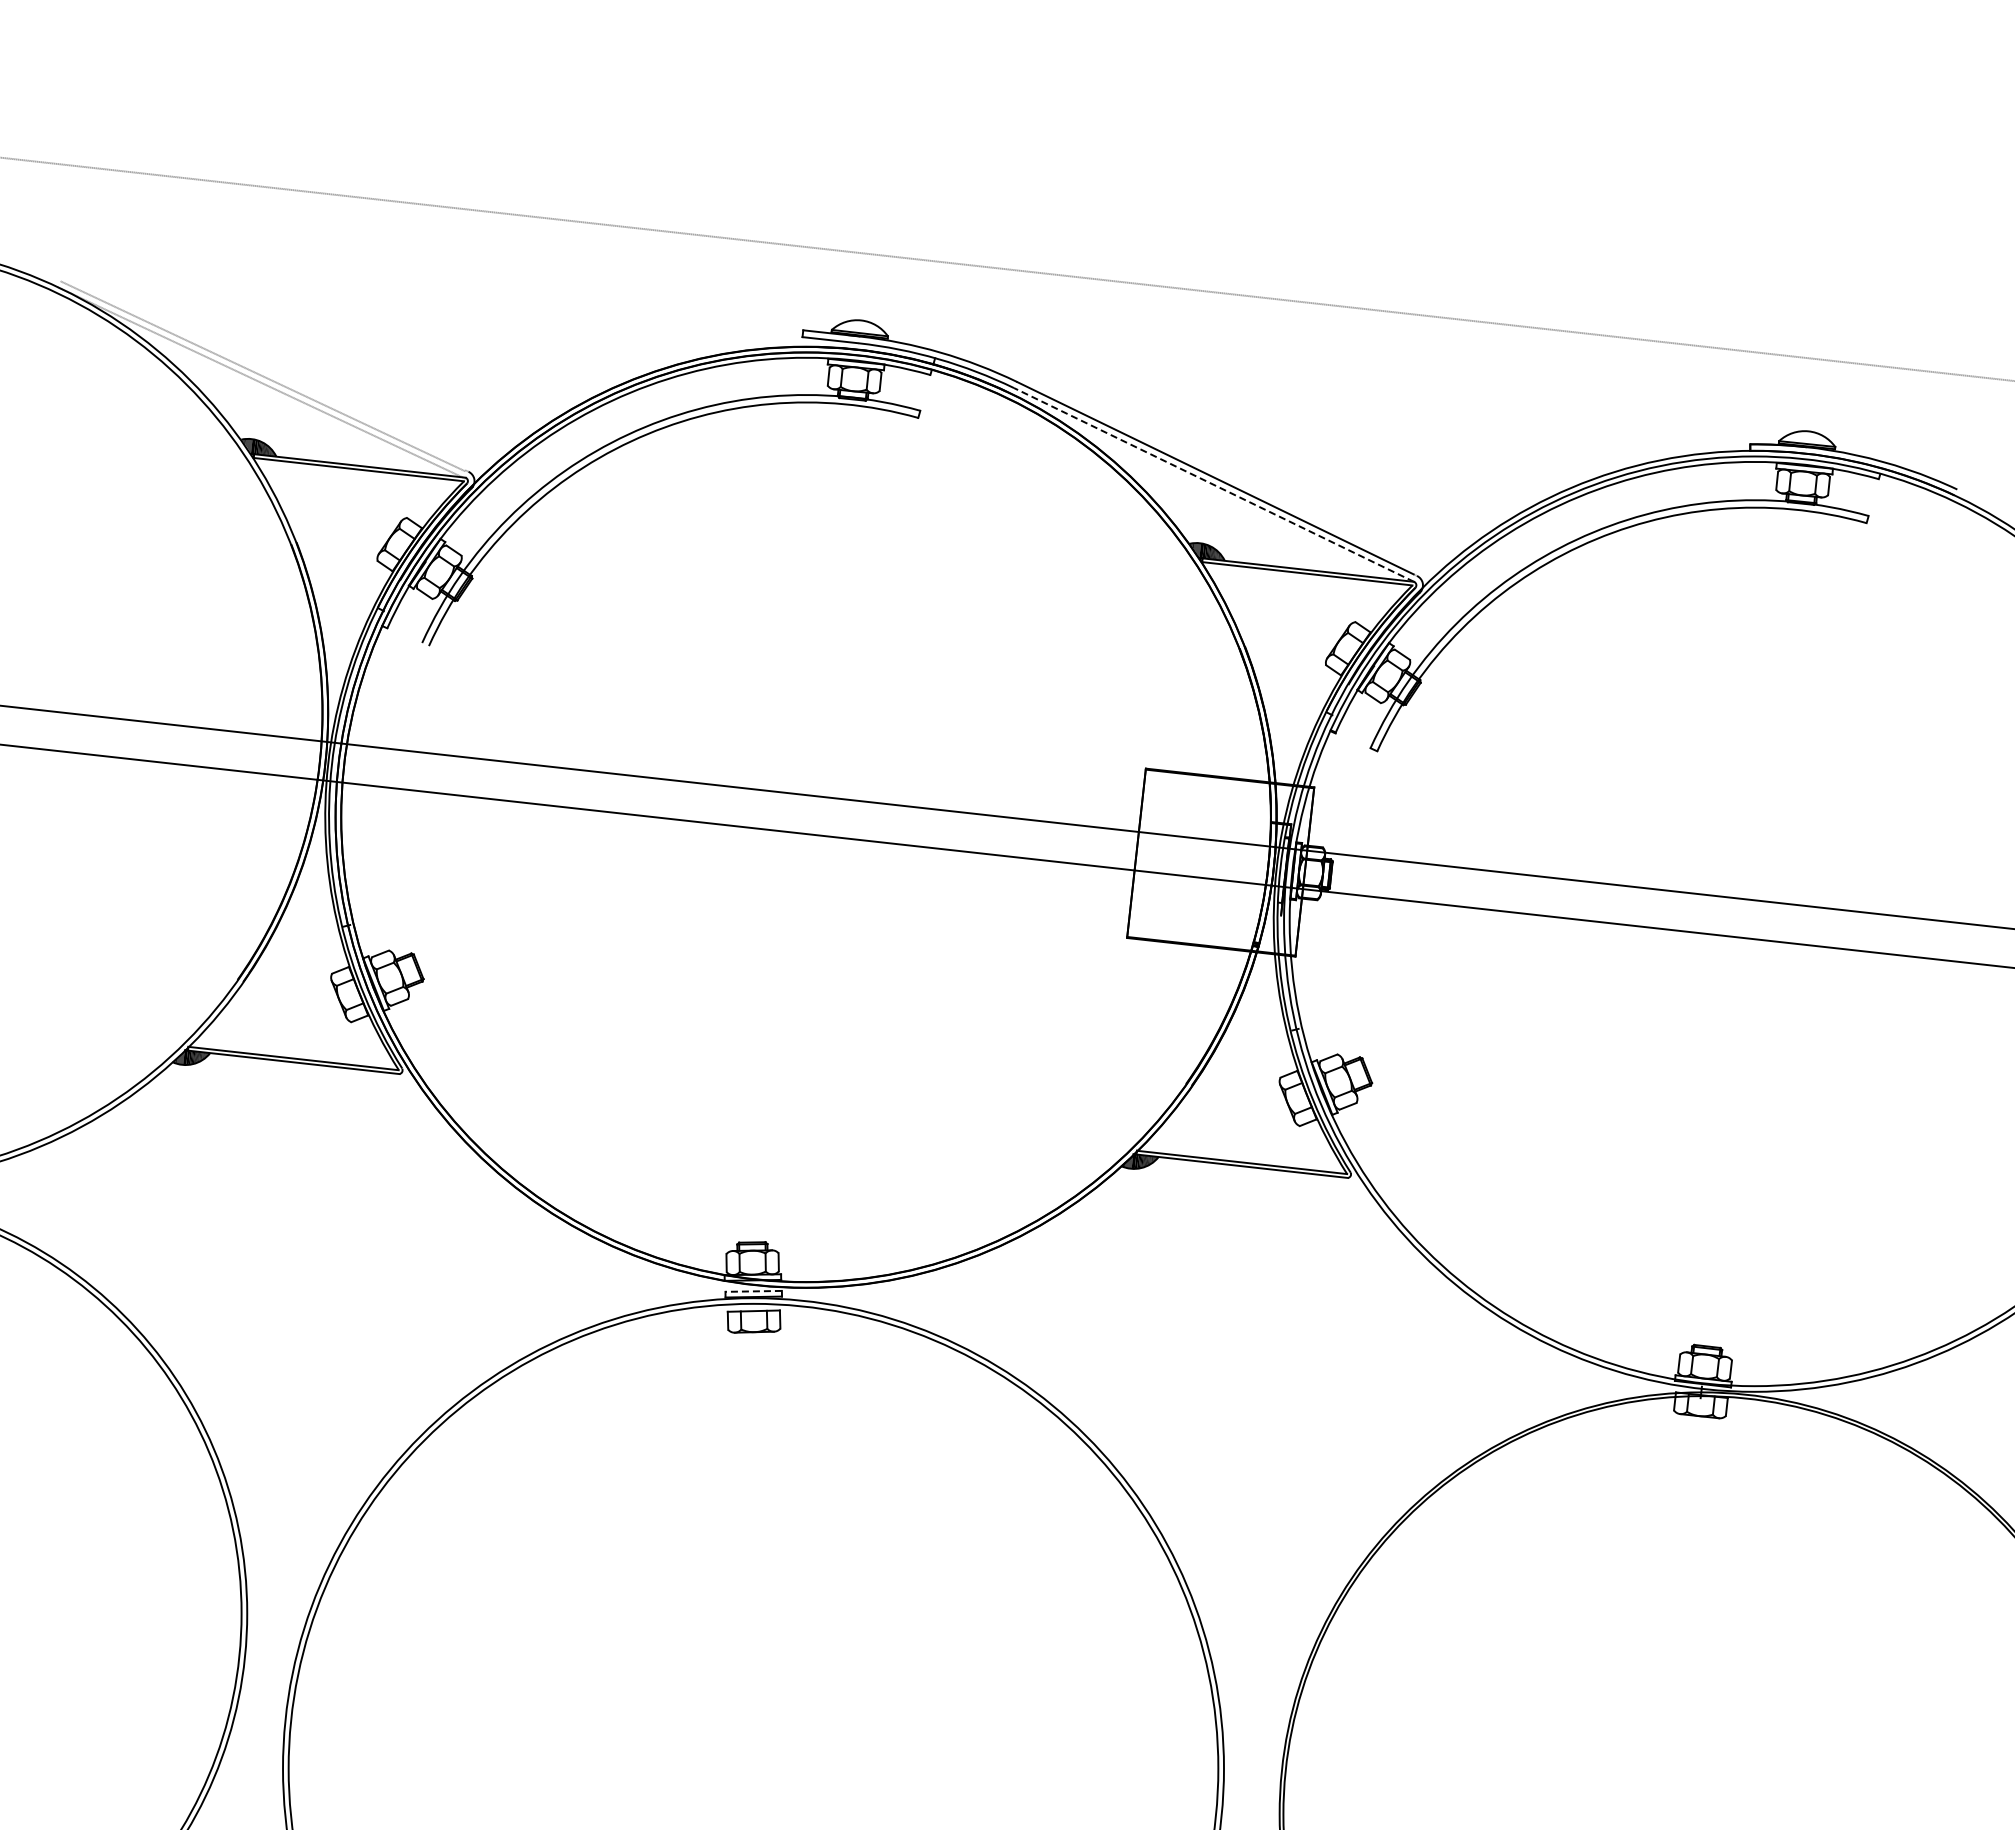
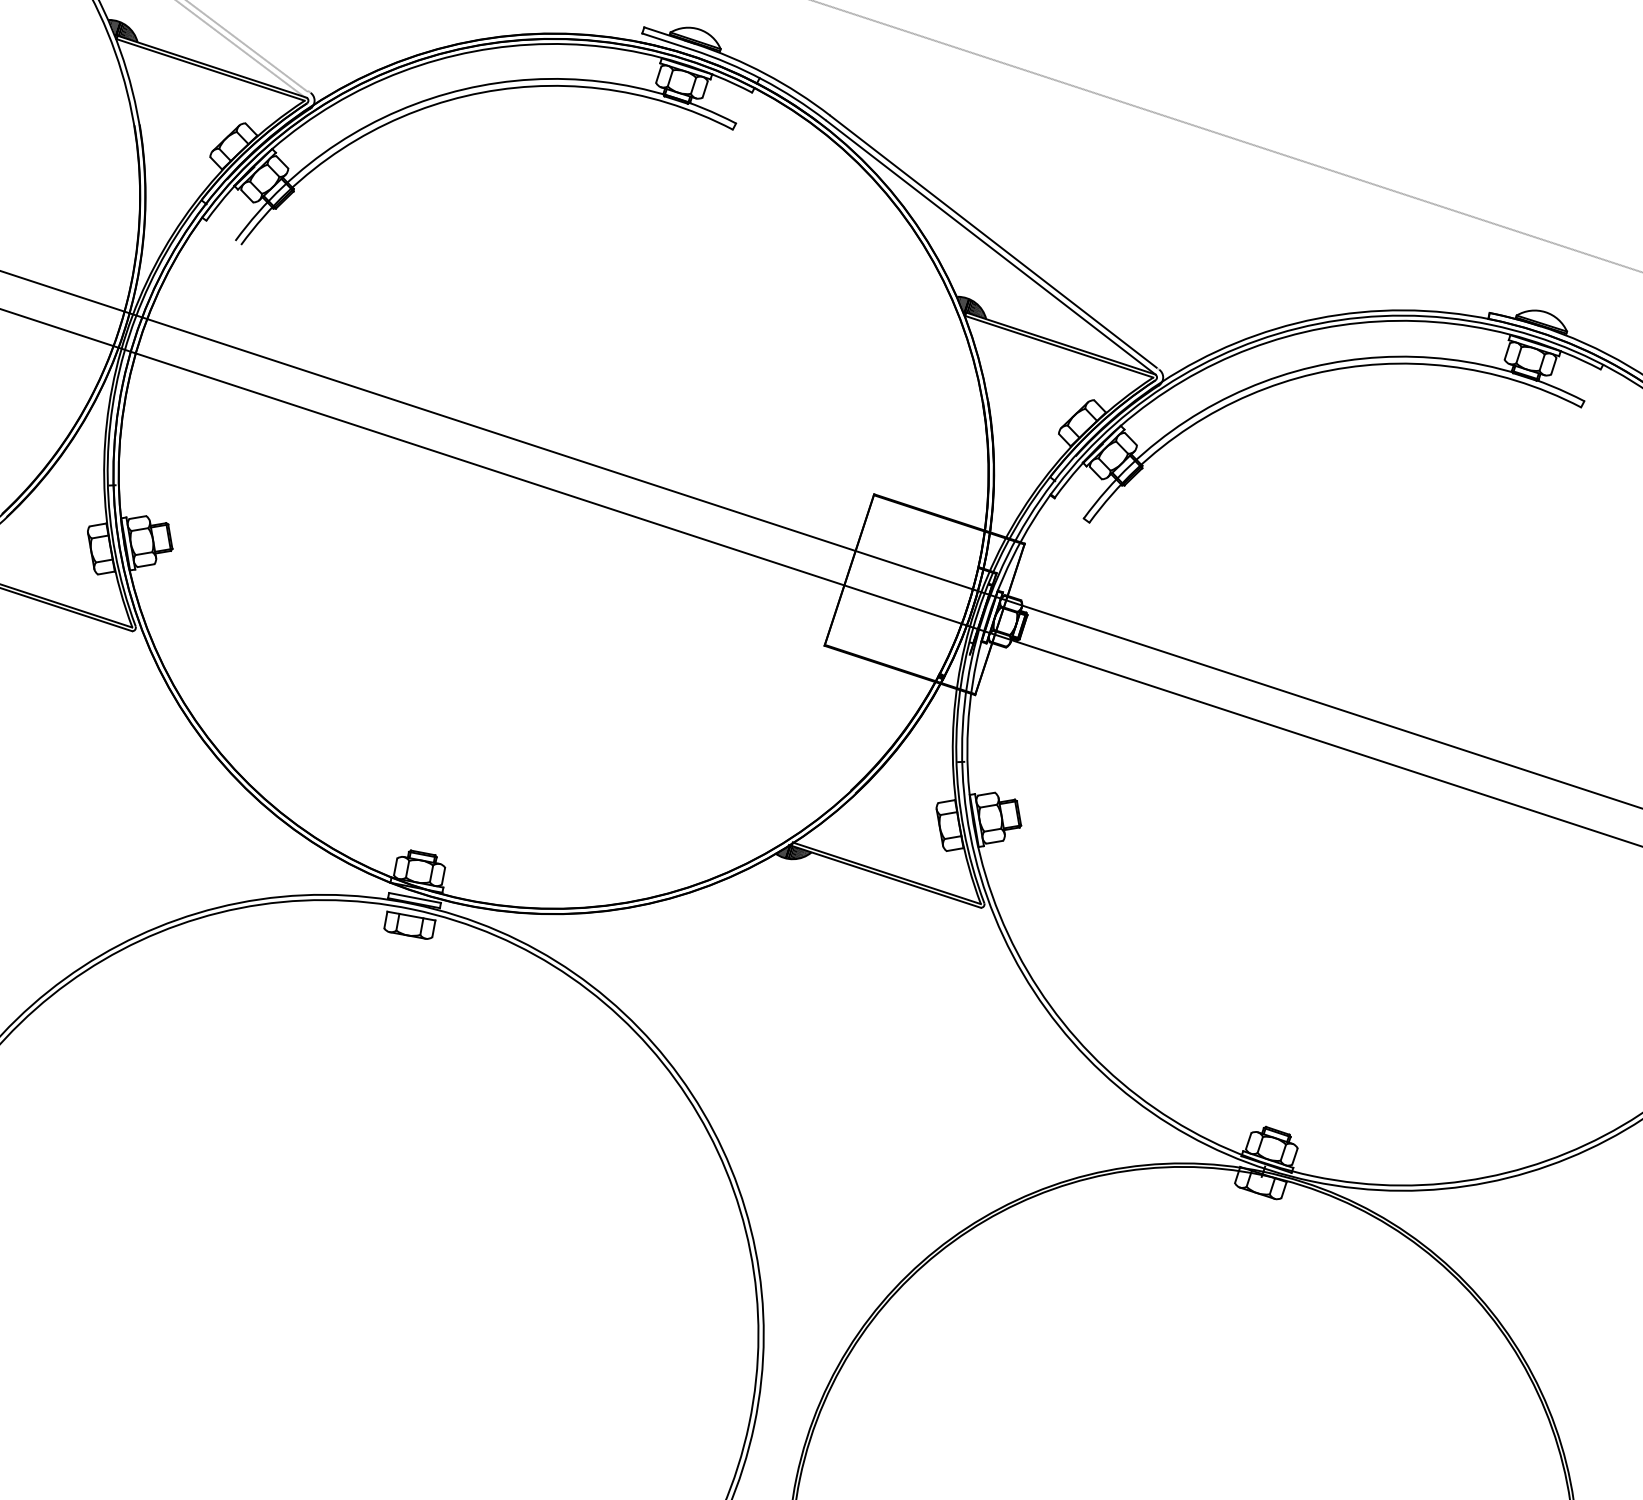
line: (1213, 484) -> (990, 247), dashed -> solid
line: (753, 1291) -> (414, 898), dashed -> solid

